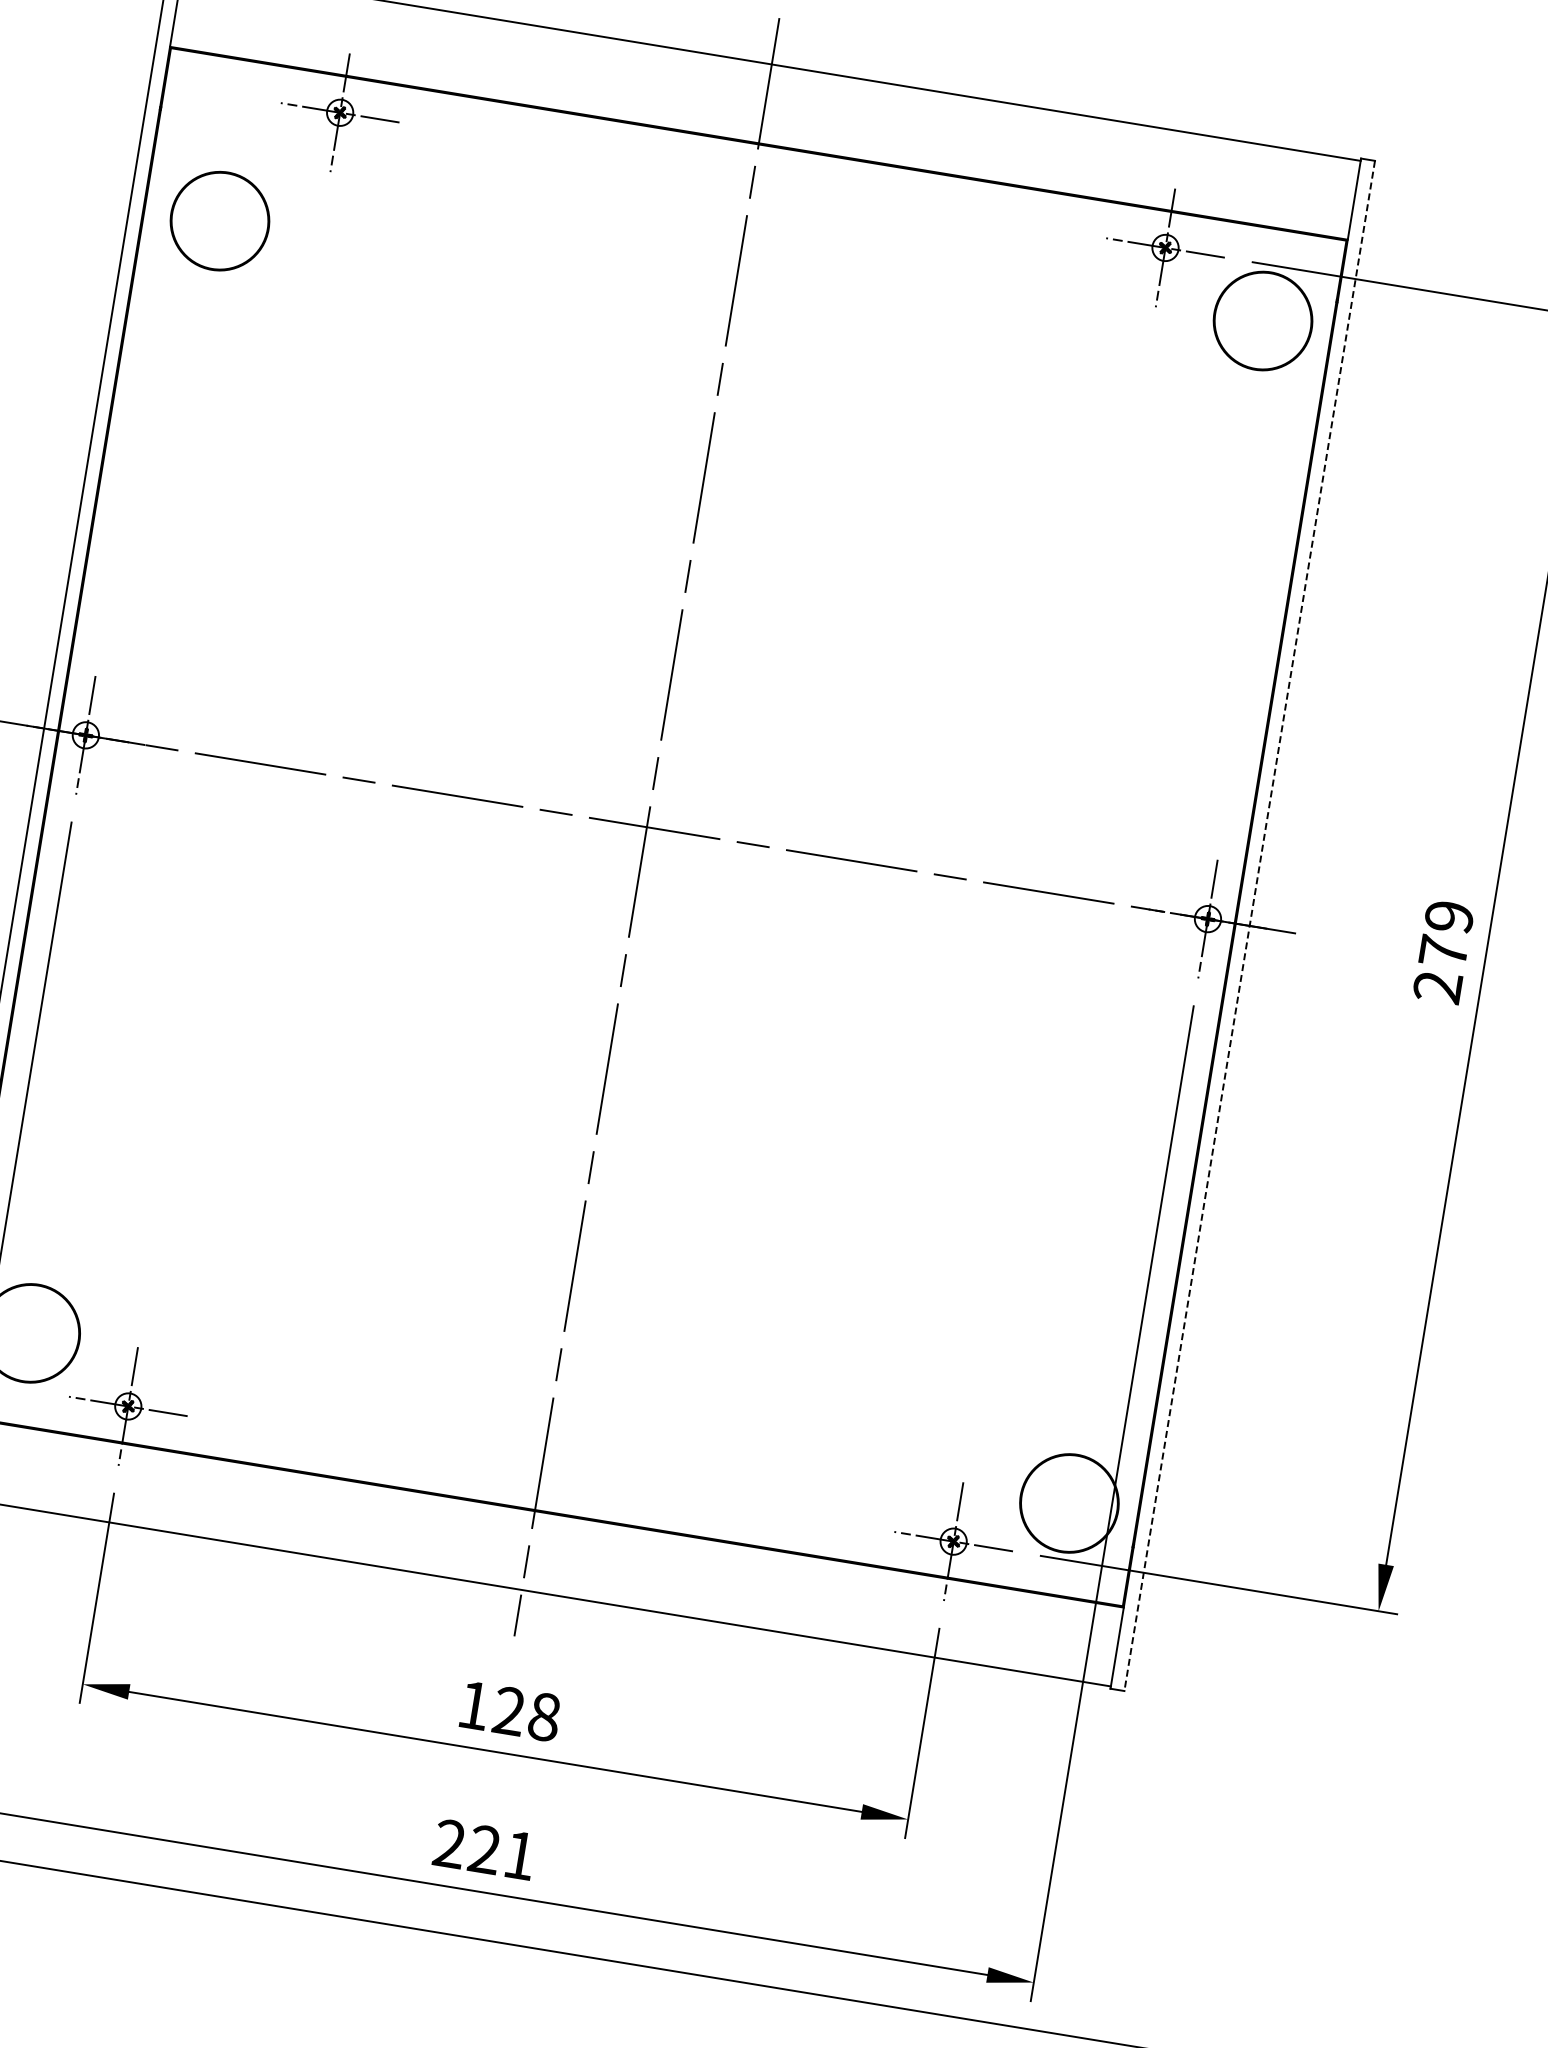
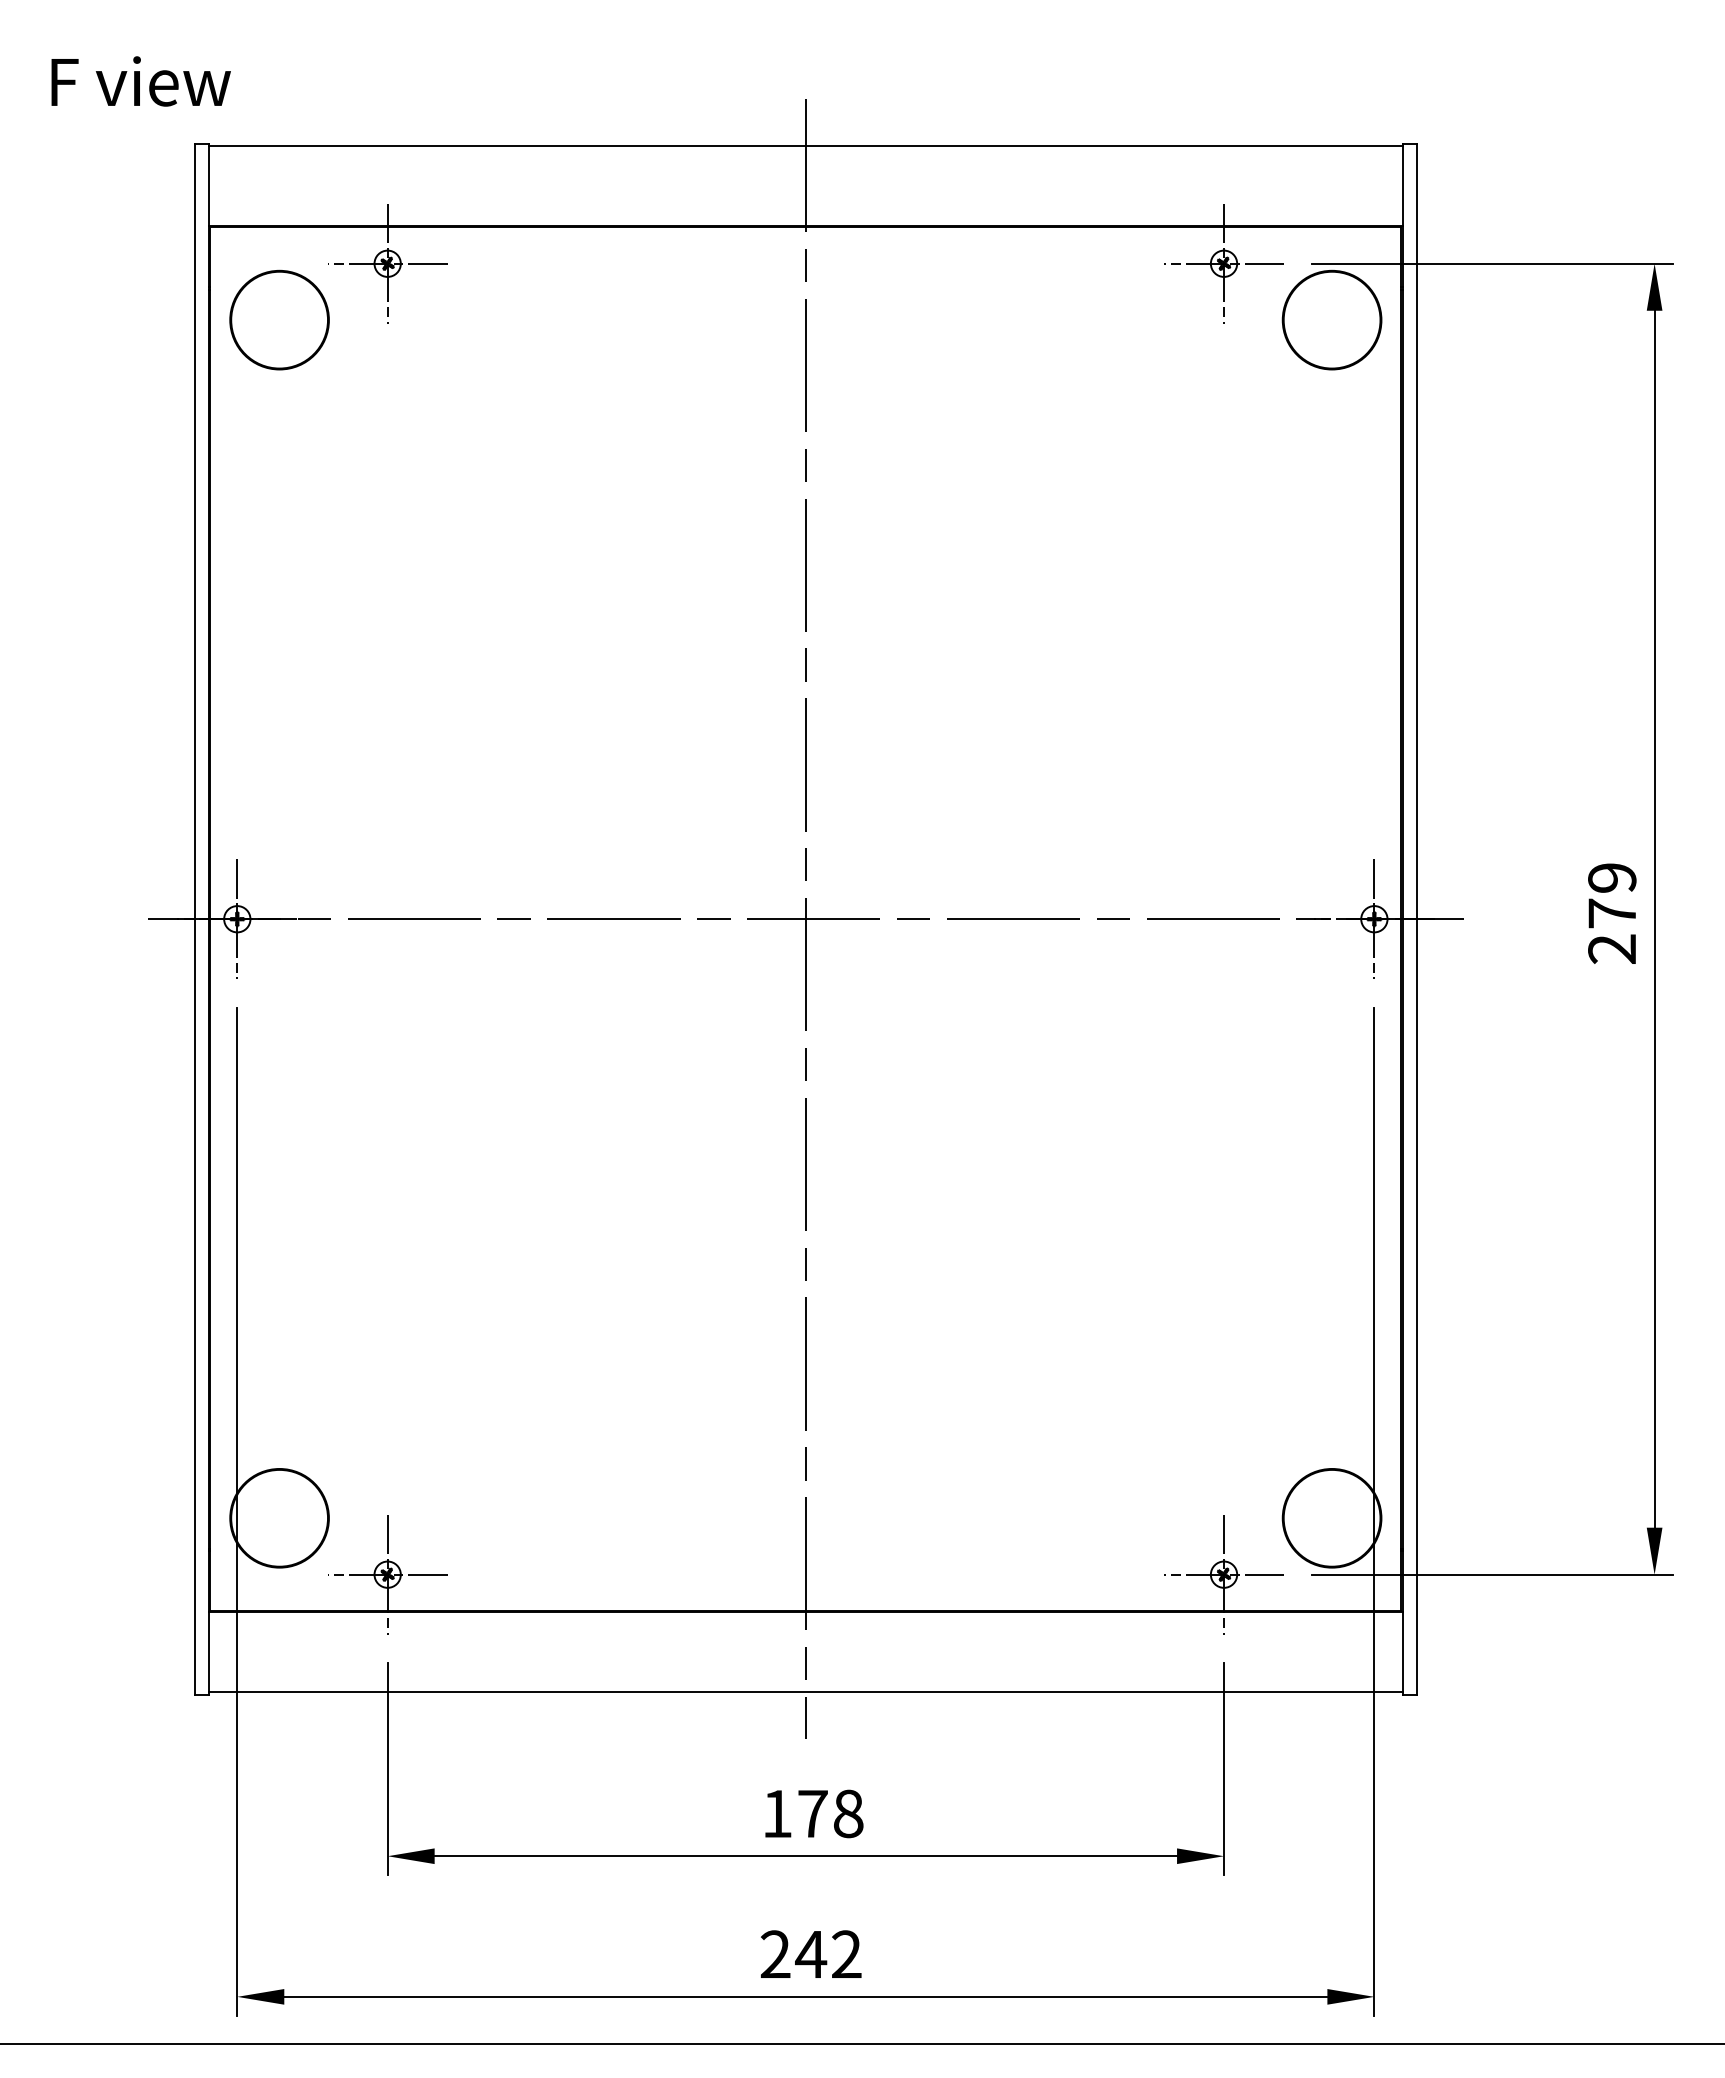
part: (220, 220) -> (279, 319), moved
line: (1249, 926) -> (1416, 919), dashed -> solid
text: (508, 1710) -> (812, 1813), 128 -> 178
text: (502, 1851) -> (828, 1953), 221 -> 242

